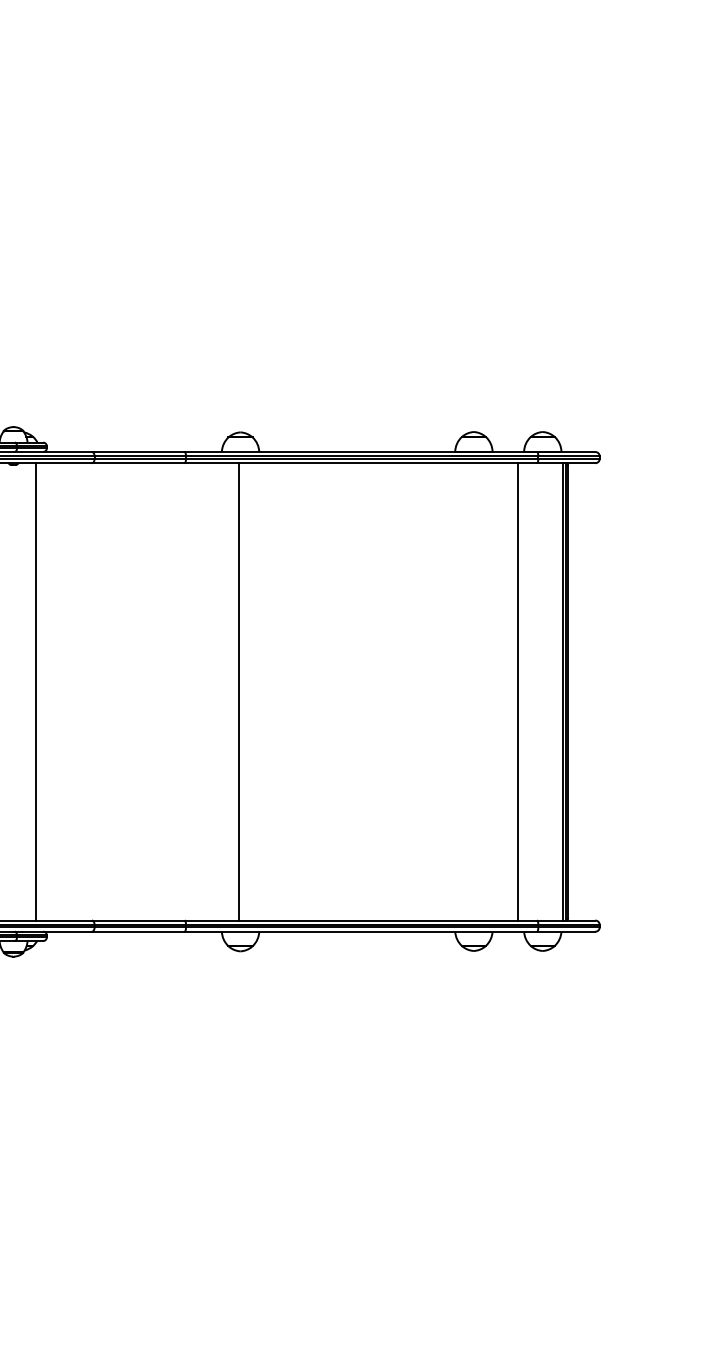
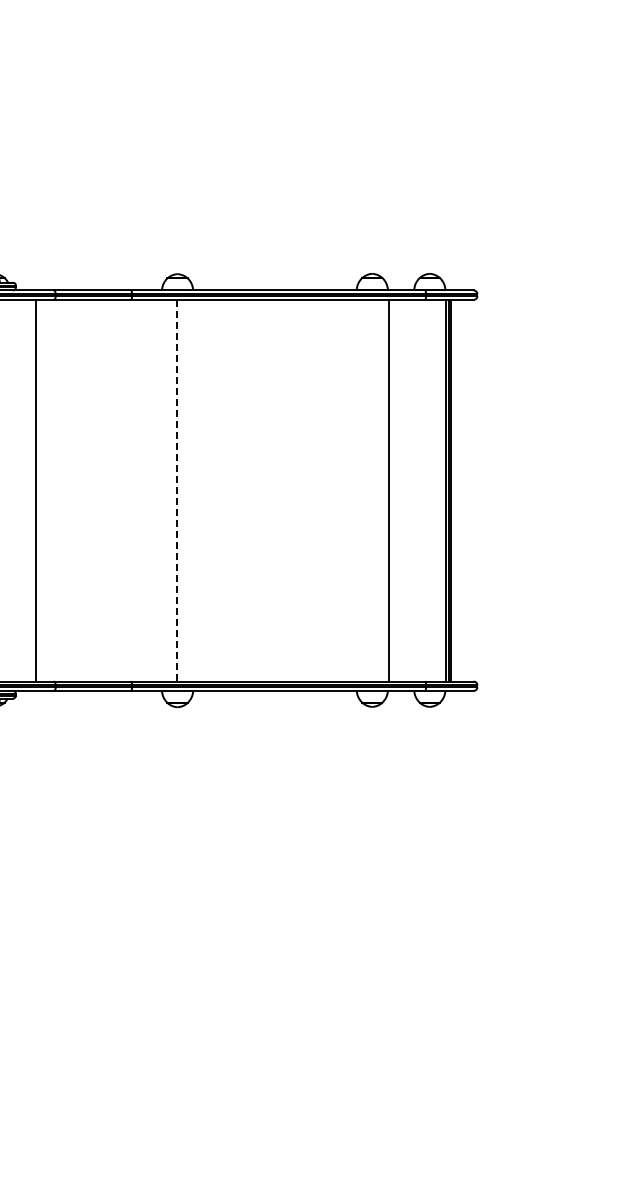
line: (35, 691) -> (35, 490), moved
line: (239, 691) -> (176, 490), solid -> dashed
line: (518, 691) -> (389, 490), moved

